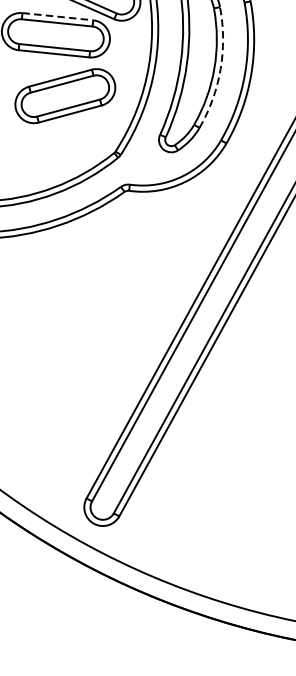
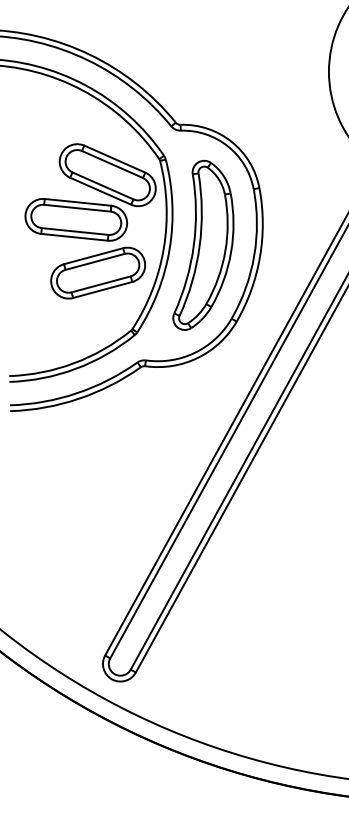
line: (58, 16) -> (78, 202), dashed -> solid
arc: (220, 68) -> (231, 251), dashed -> solid
part: (64, 95) -> (97, 272), moved

